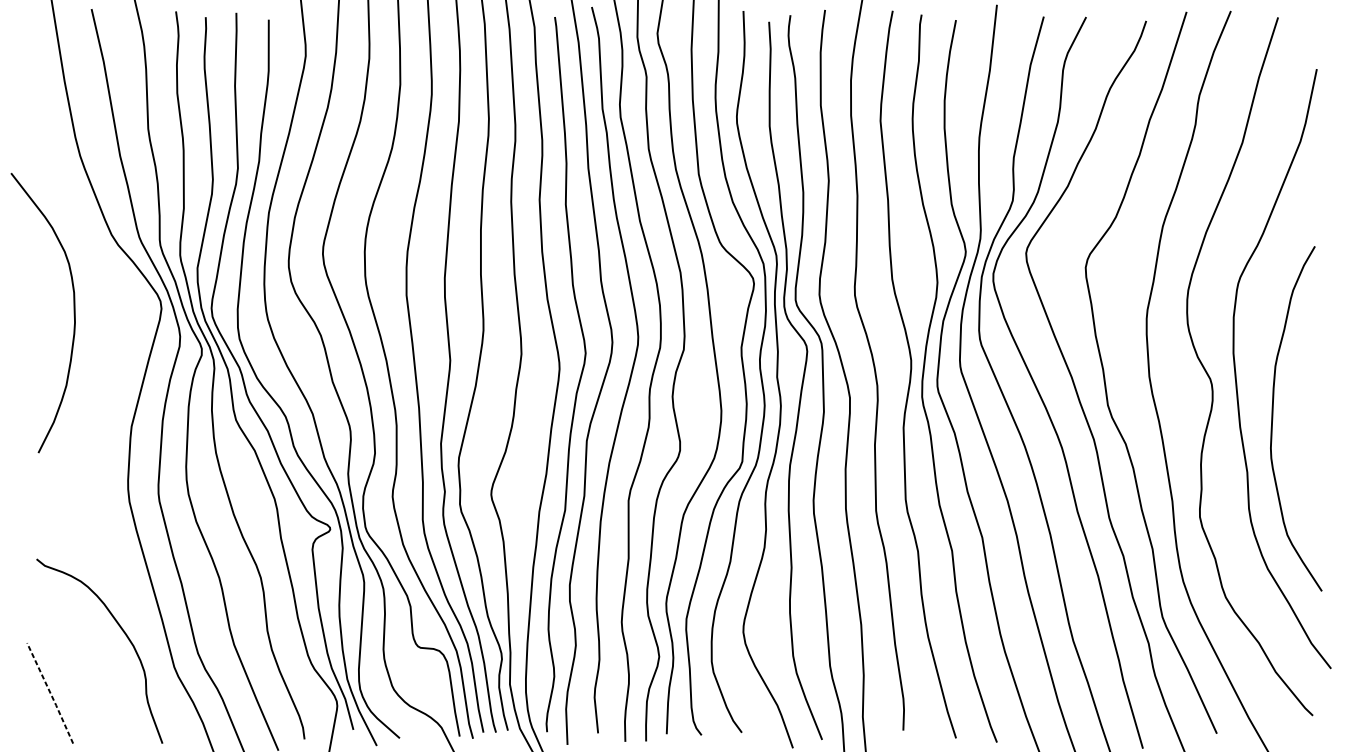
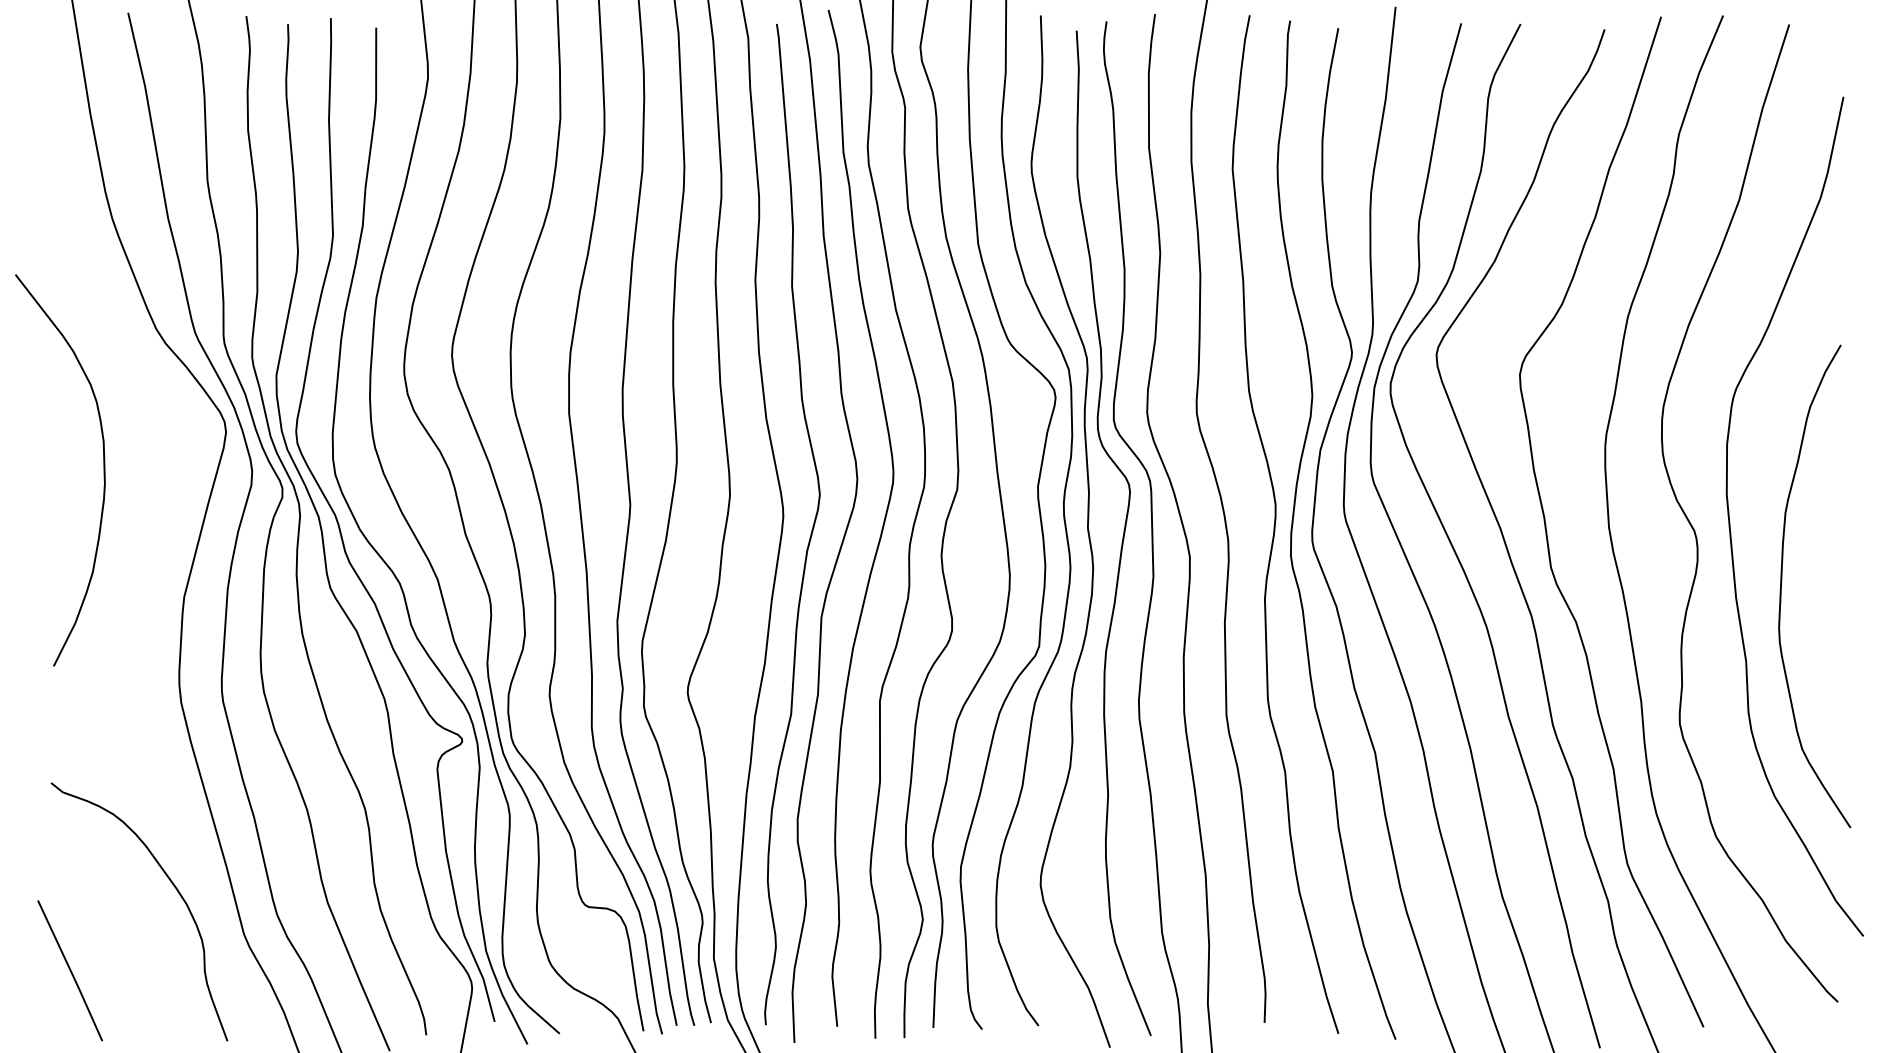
curve: (73, 313) -> (103, 470), moved
line: (50, 693) -> (70, 971), dashed -> solid

